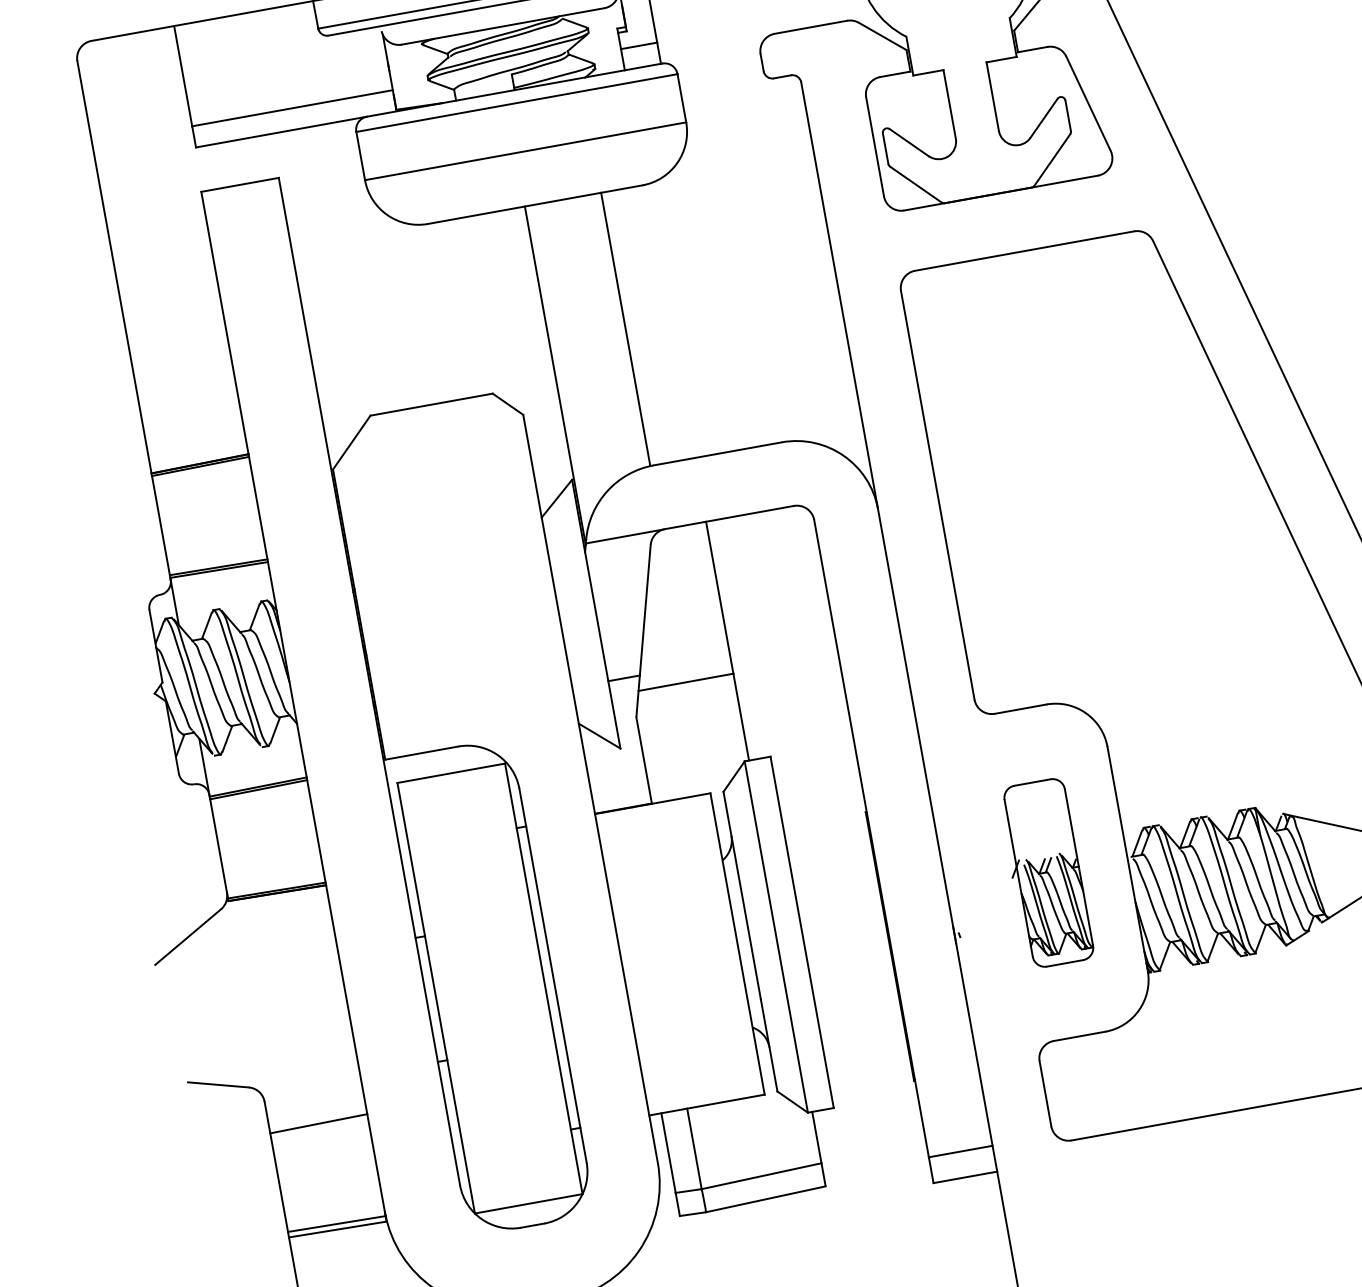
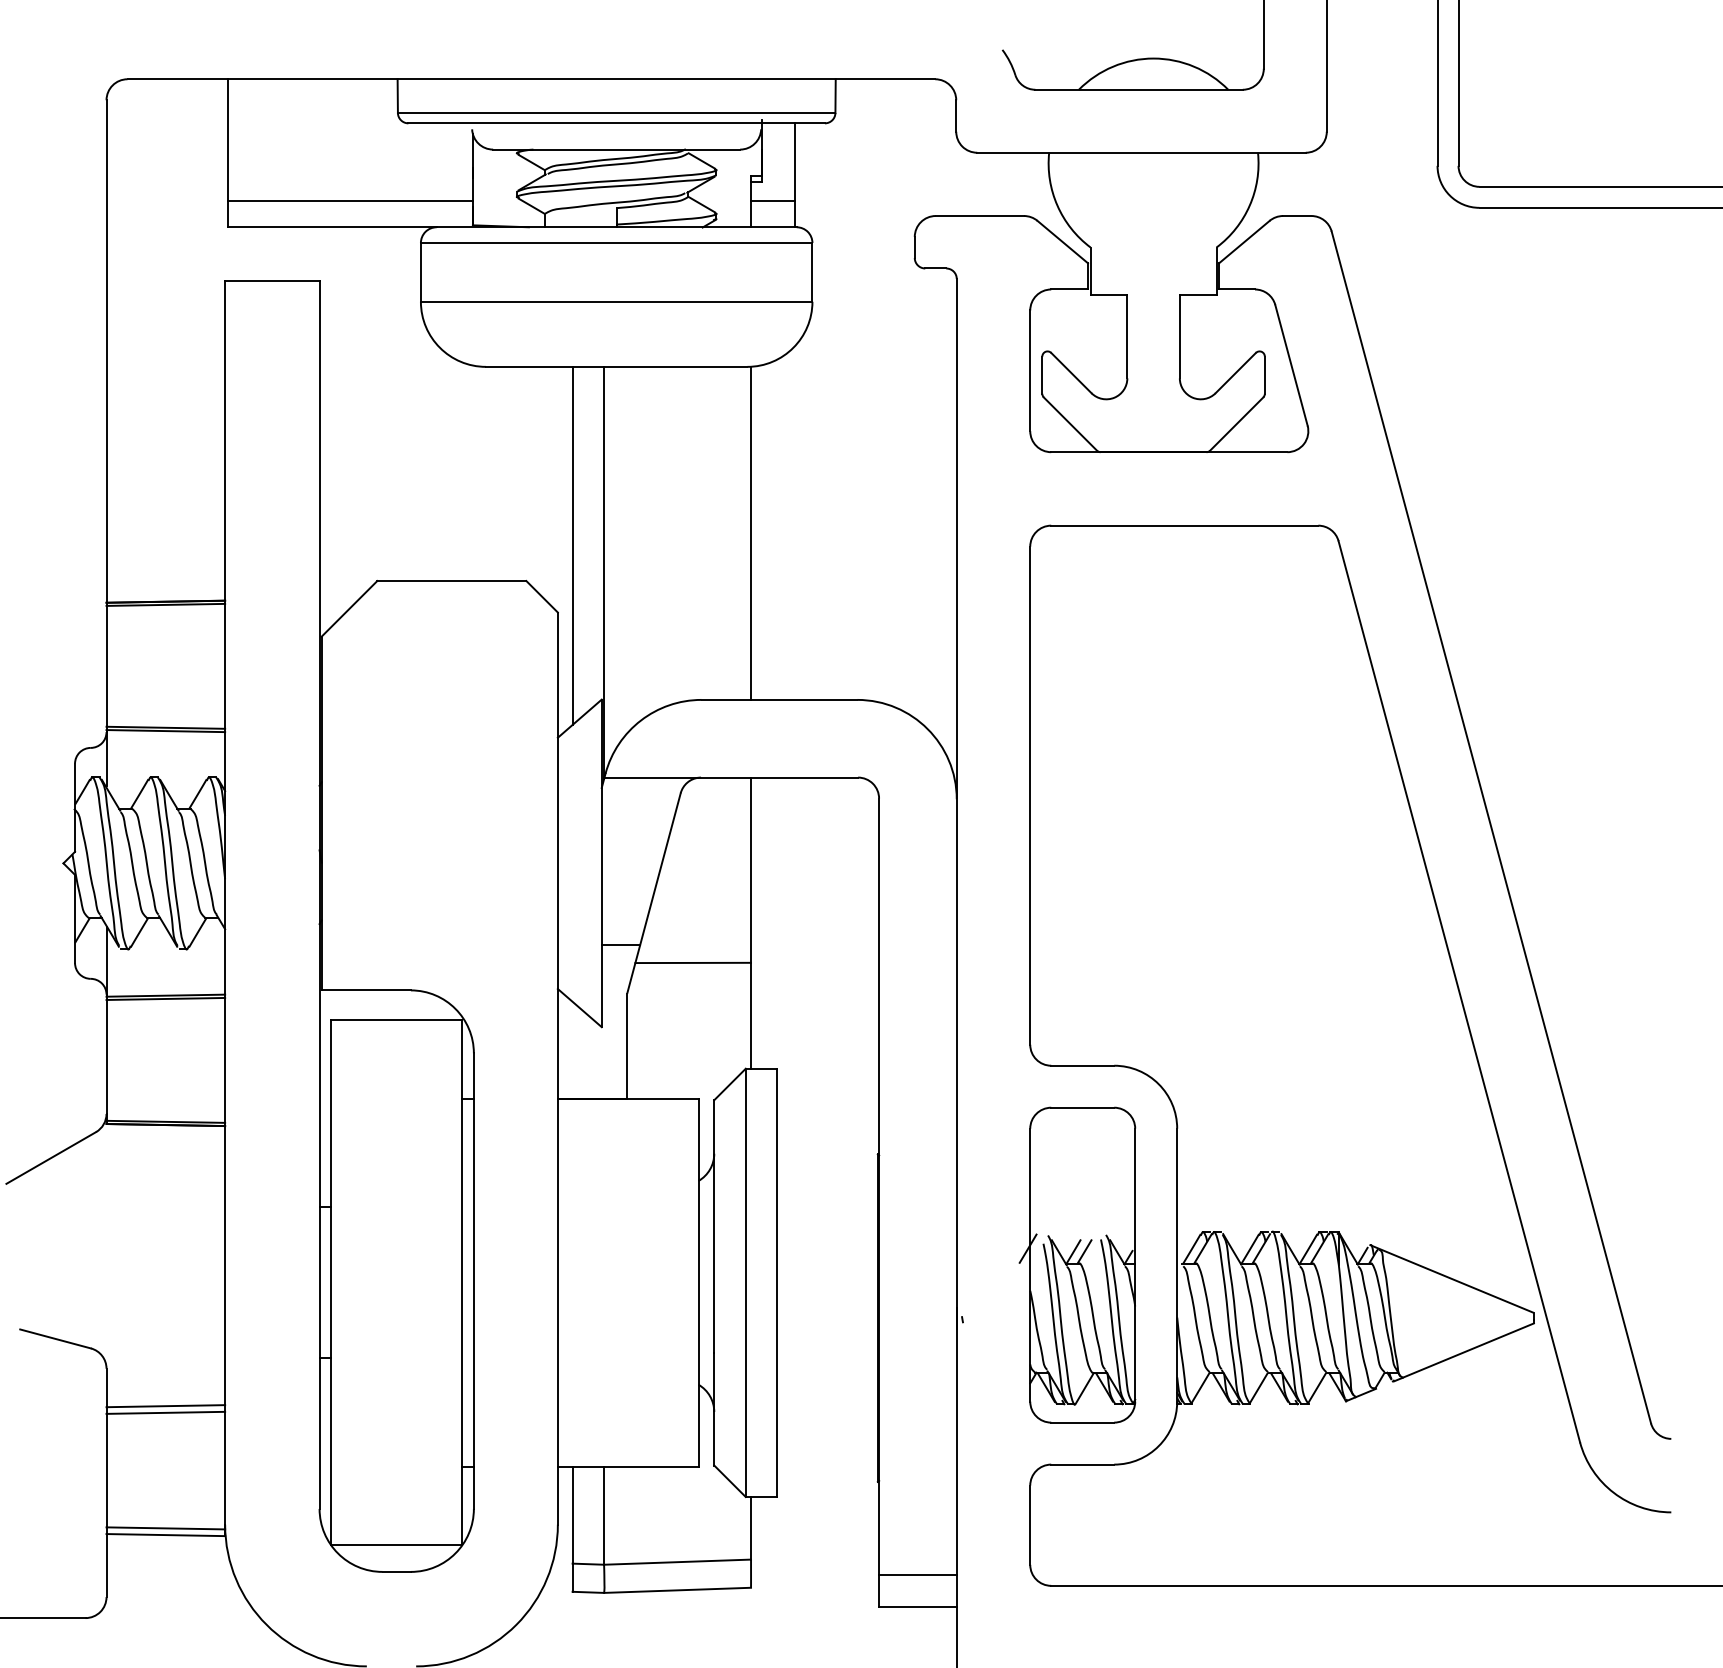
line: (625, 328) -> (751, 532), moved
line: (525, 357) -> (572, 545), added
part: (1045, 872) -> (1077, 1264), size x1.43
line: (319, 1129) -> (165, 1412), added

